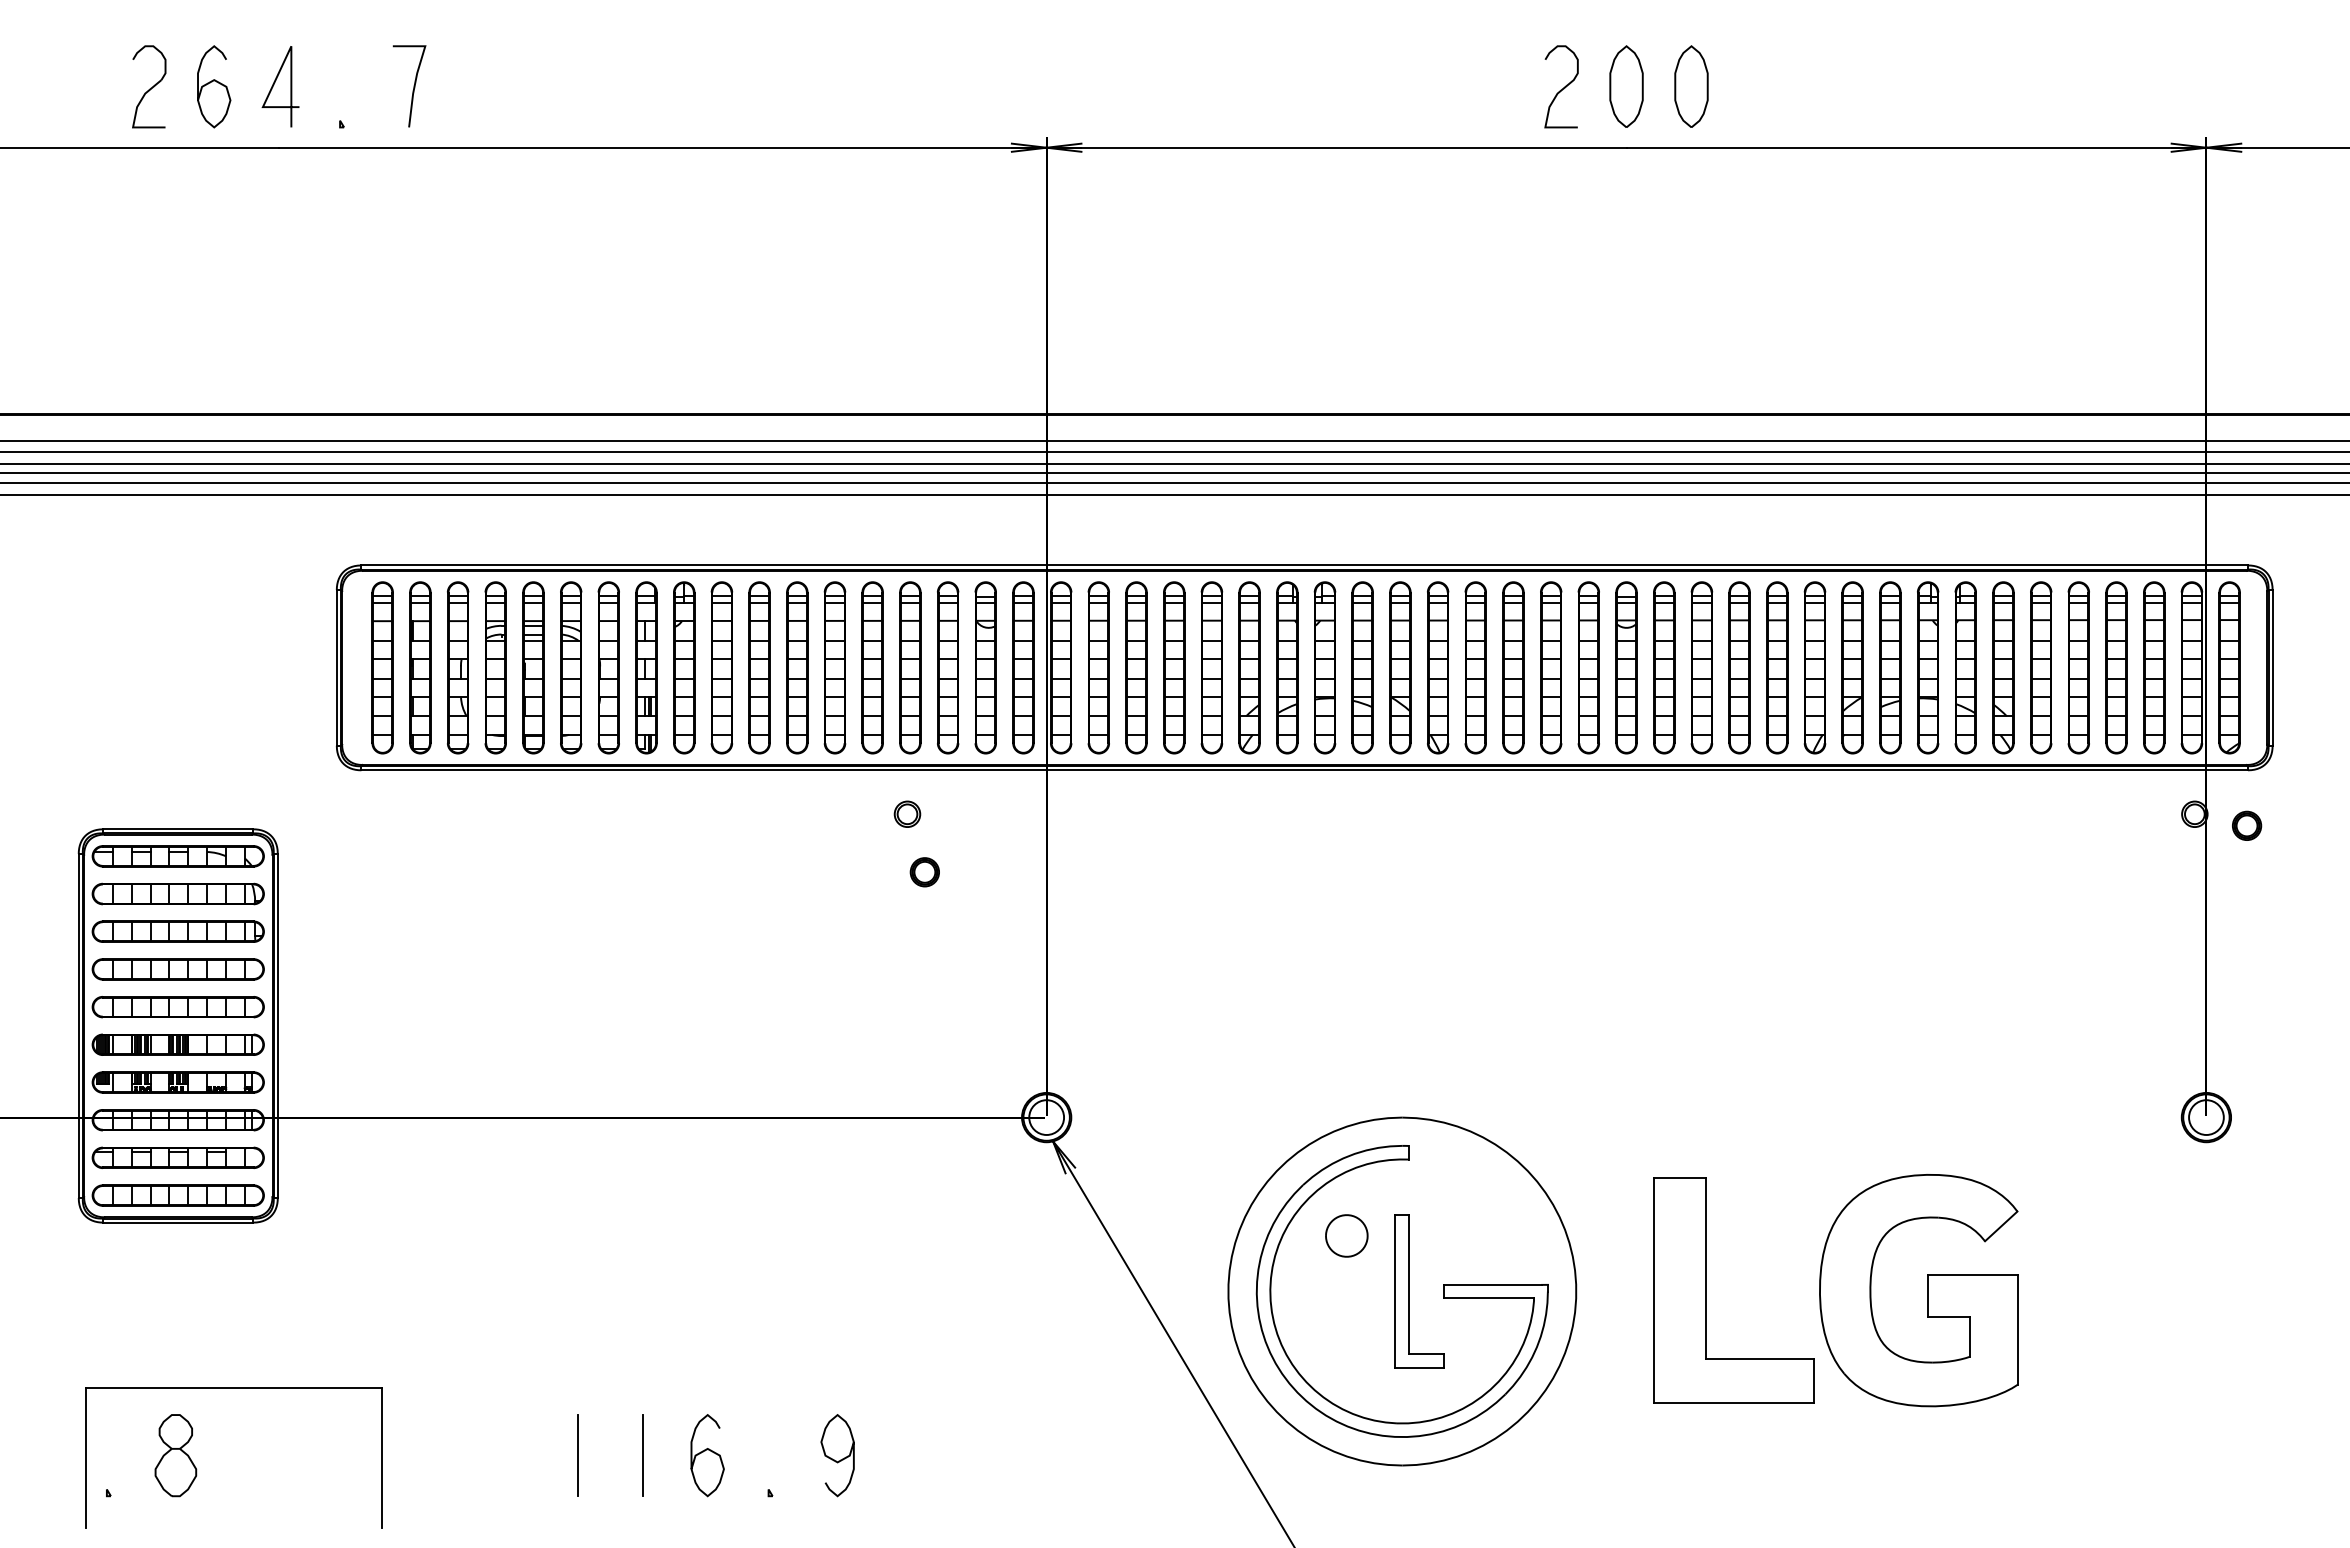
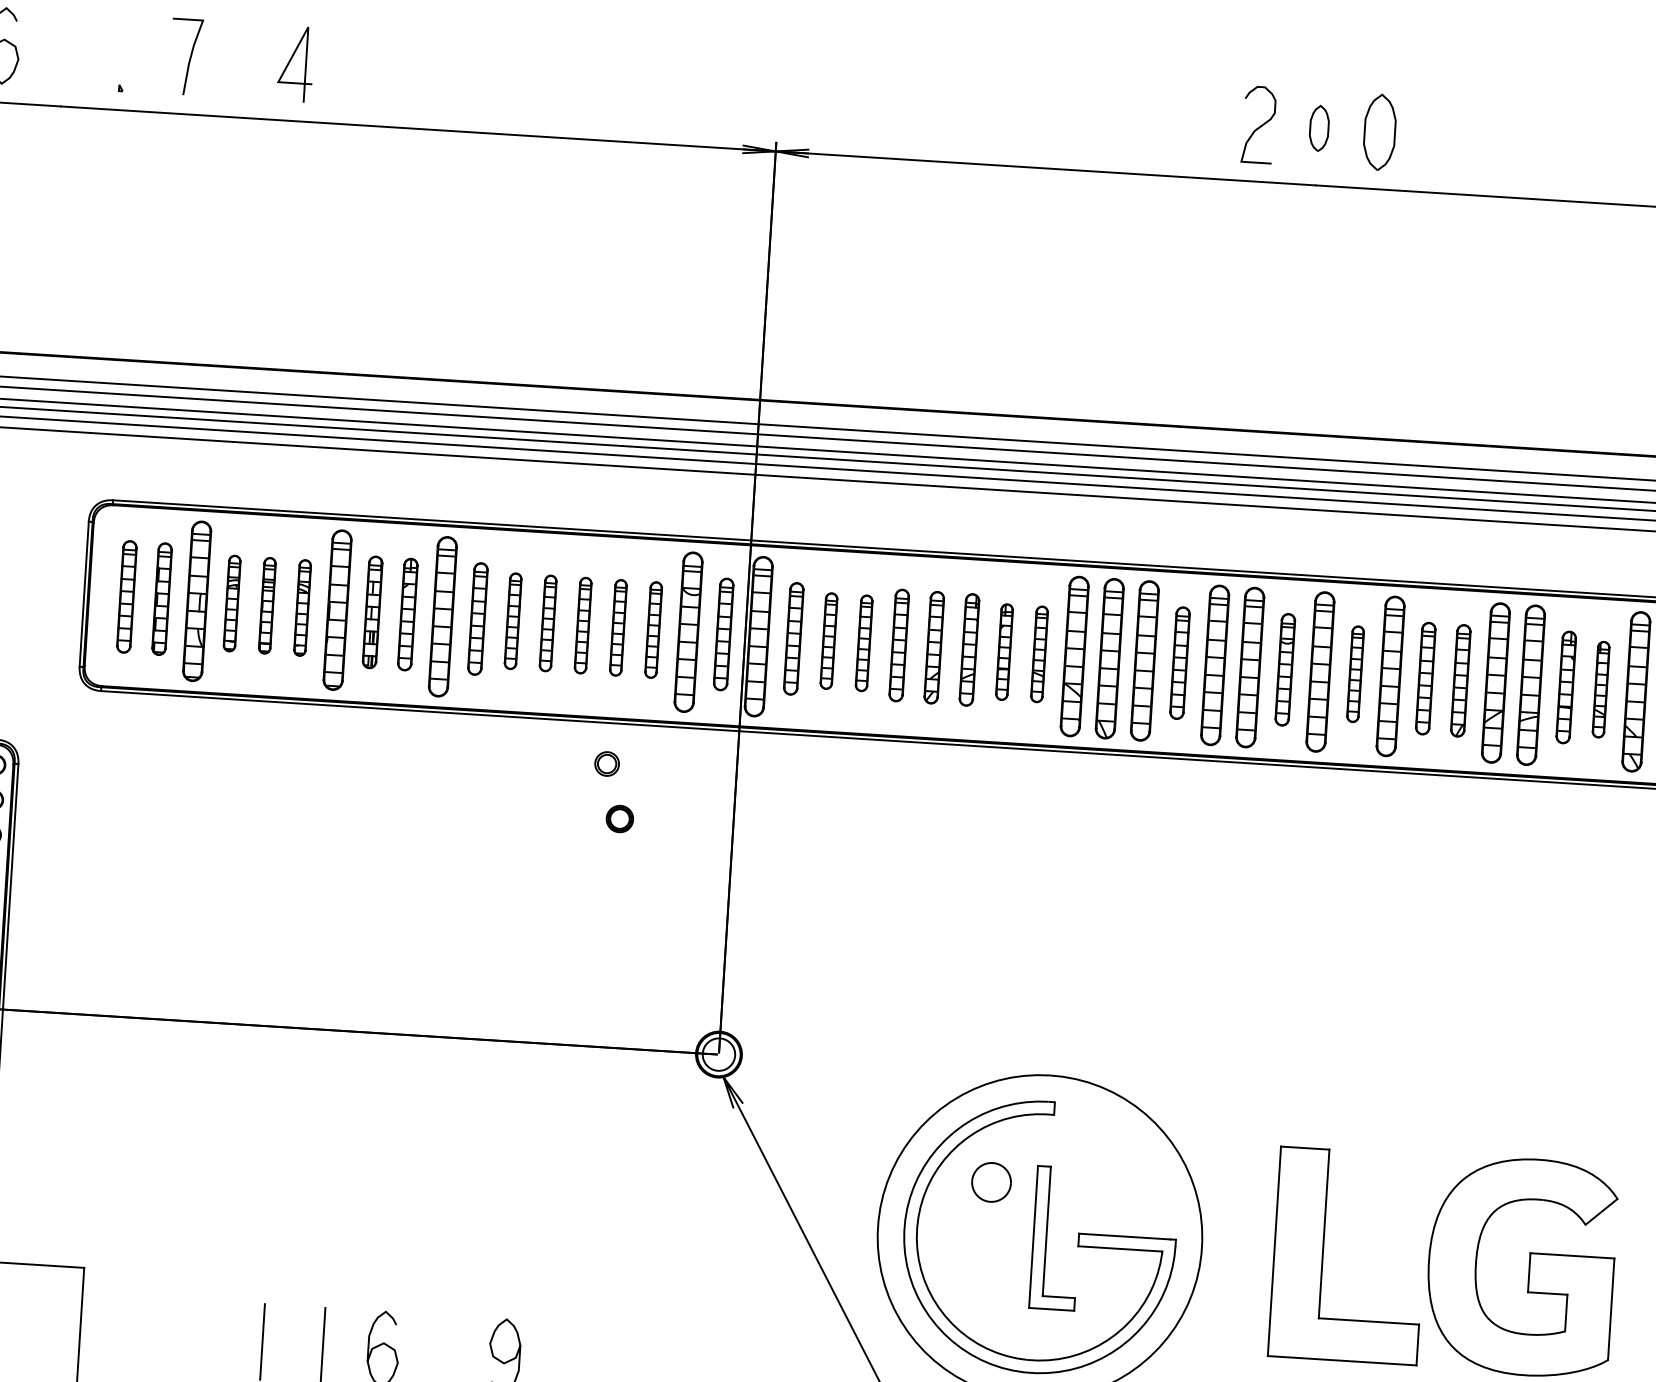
line: (274, 85) -> (290, 62), moved
part: (1626, 86) -> (1319, 128), size x0.6
part: (382, 667) -> (126, 596), size x0.7
part: (420, 667) -> (162, 598), size x0.7
part: (495, 667) -> (232, 603), size x0.6
part: (533, 667) -> (267, 605), size x0.6
part: (571, 667) -> (302, 607), size x0.6
part: (646, 667) -> (372, 612), size x0.7
part: (684, 667) -> (408, 614), size x0.7
part: (759, 667) -> (477, 618), size x0.7
part: (797, 667) -> (513, 620), size x0.6
part: (834, 667) -> (547, 623), size x0.6
part: (872, 667) -> (583, 625), size x0.6
part: (910, 667) -> (618, 627), size x0.6
part: (948, 667) -> (653, 629), size x0.6
part: (1023, 667) -> (723, 634), size x0.7
part: (1098, 667) -> (793, 638), size x0.7
part: (1136, 667) -> (828, 640), size x0.6
part: (1174, 667) -> (864, 642), size x0.6
part: (1211, 667) -> (898, 645), size x0.7
part: (1249, 667) -> (934, 647), size x0.7
part: (1287, 667) -> (969, 649), size x0.7
part: (1324, 667) -> (1004, 651), size x0.6
part: (1362, 667) -> (1039, 653), size x0.6
part: (1513, 667) -> (1180, 662), size x0.7
part: (1626, 667) -> (1285, 669), size x0.7
part: (1701, 667) -> (1355, 673), size x0.6
part: (1777, 667) -> (1425, 678), size x0.7
part: (1814, 667) -> (1460, 680), size x0.7
part: (1928, 667) -> (1566, 687), size x0.7
part: (1965, 667) -> (1601, 689), size x0.6

